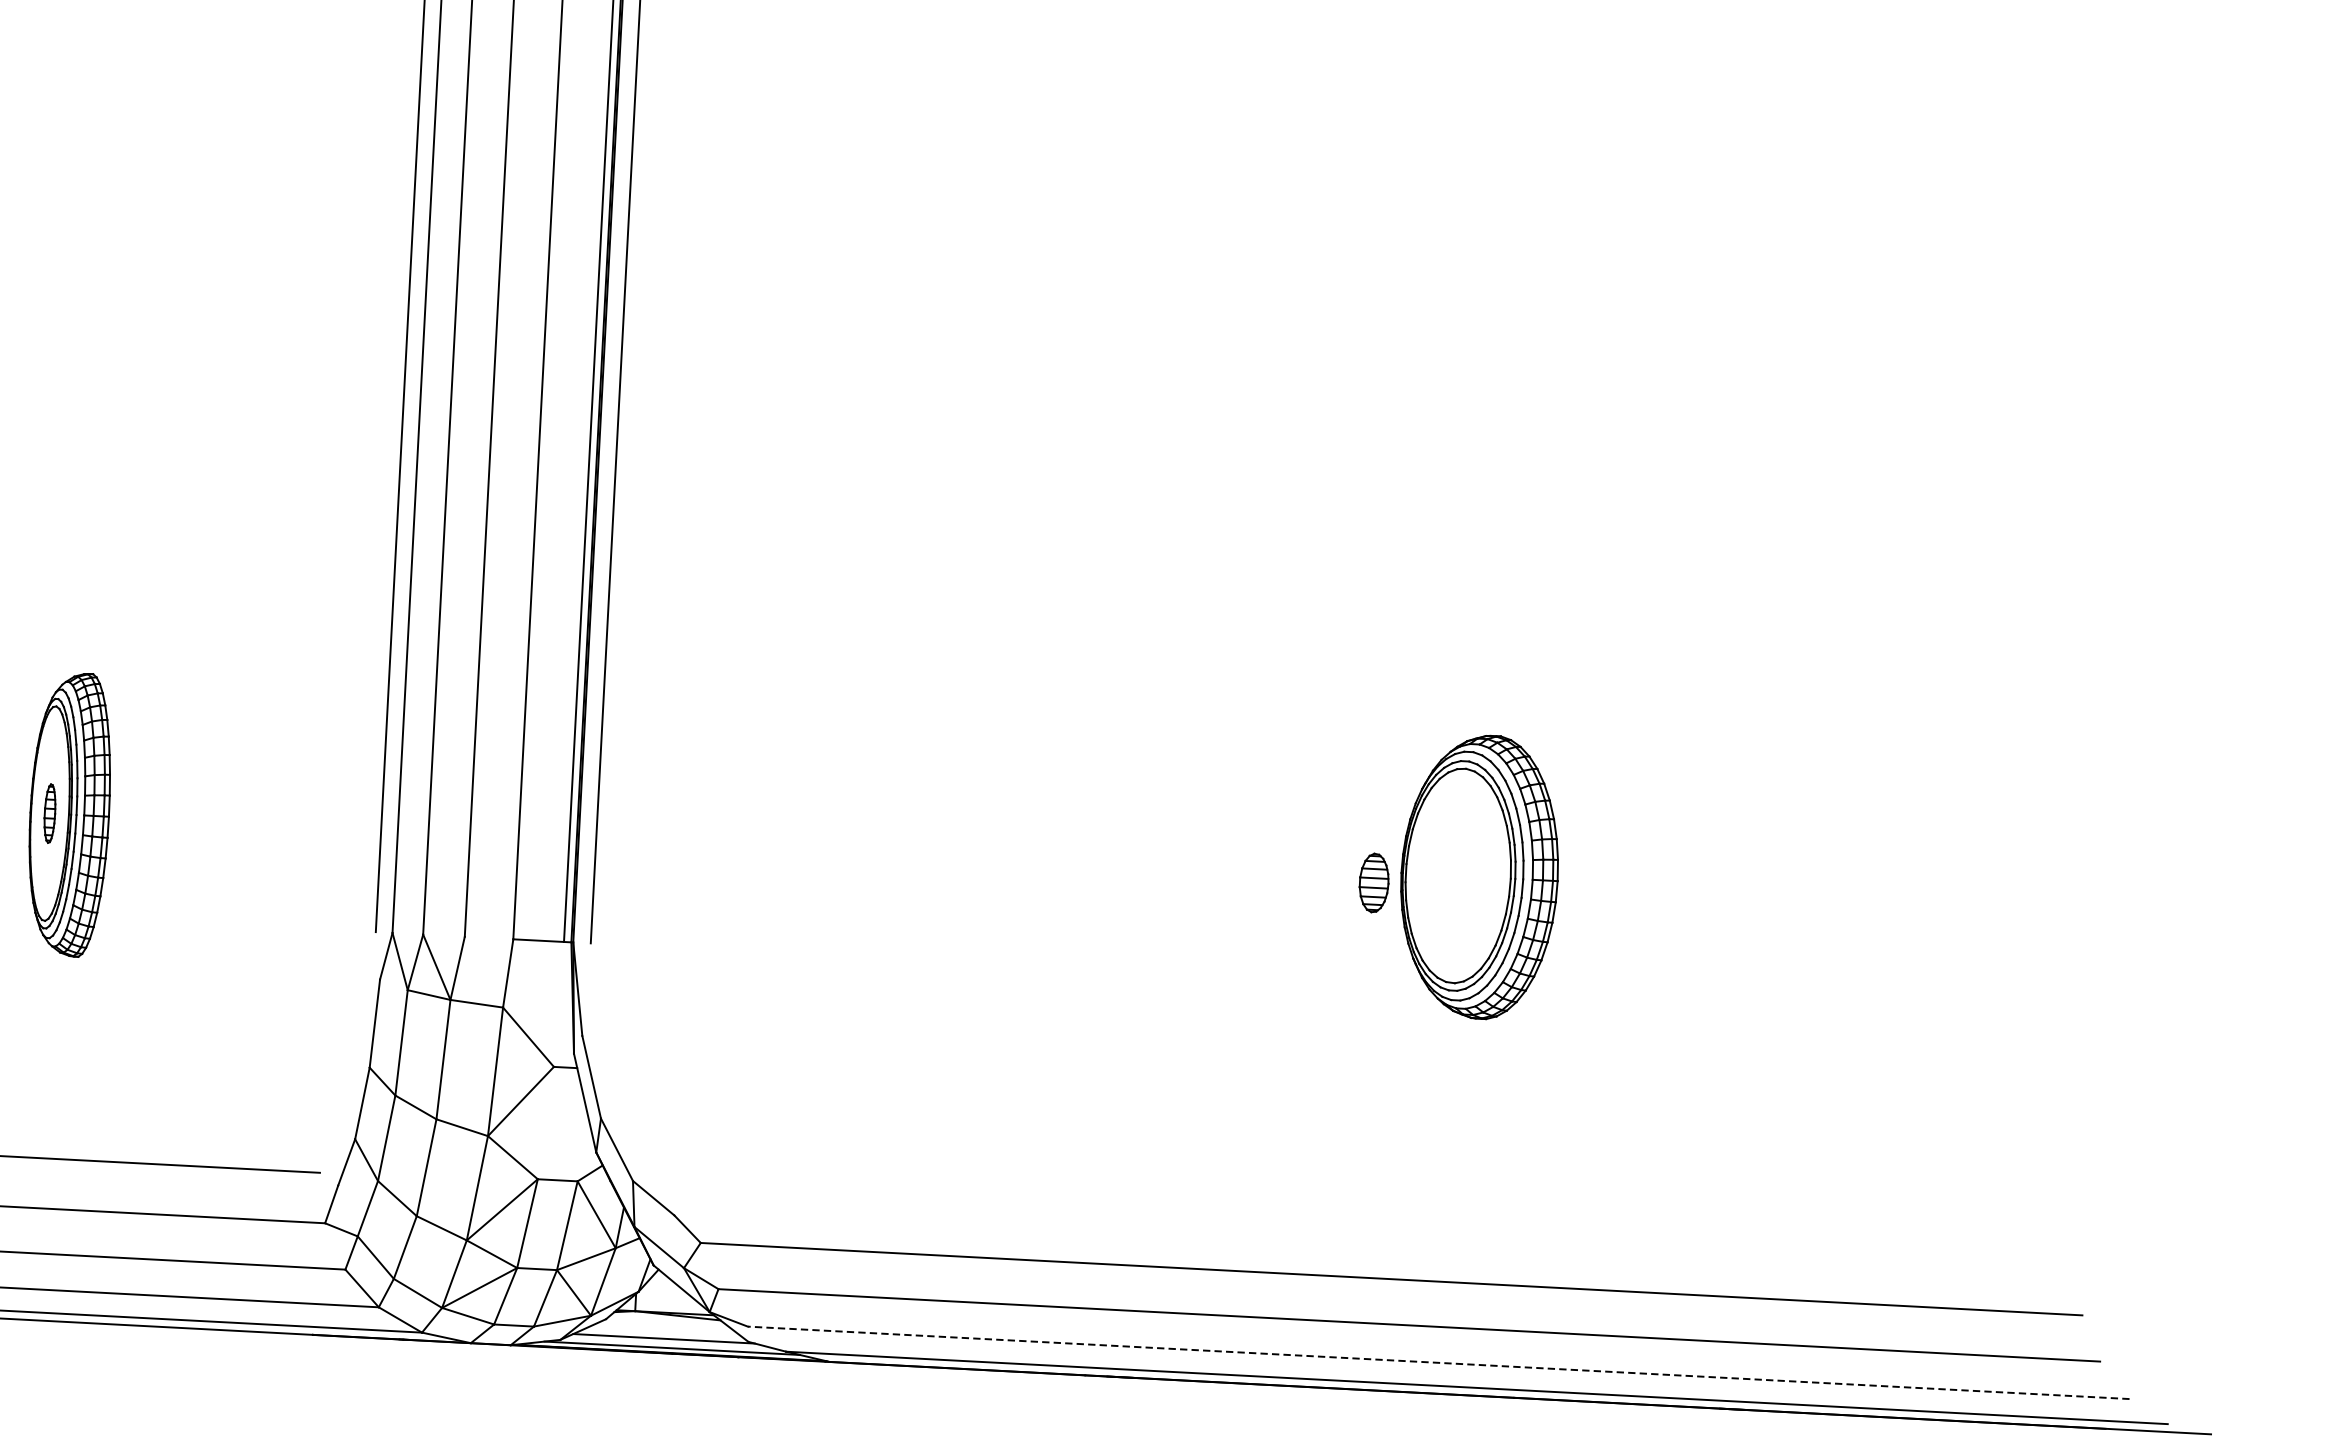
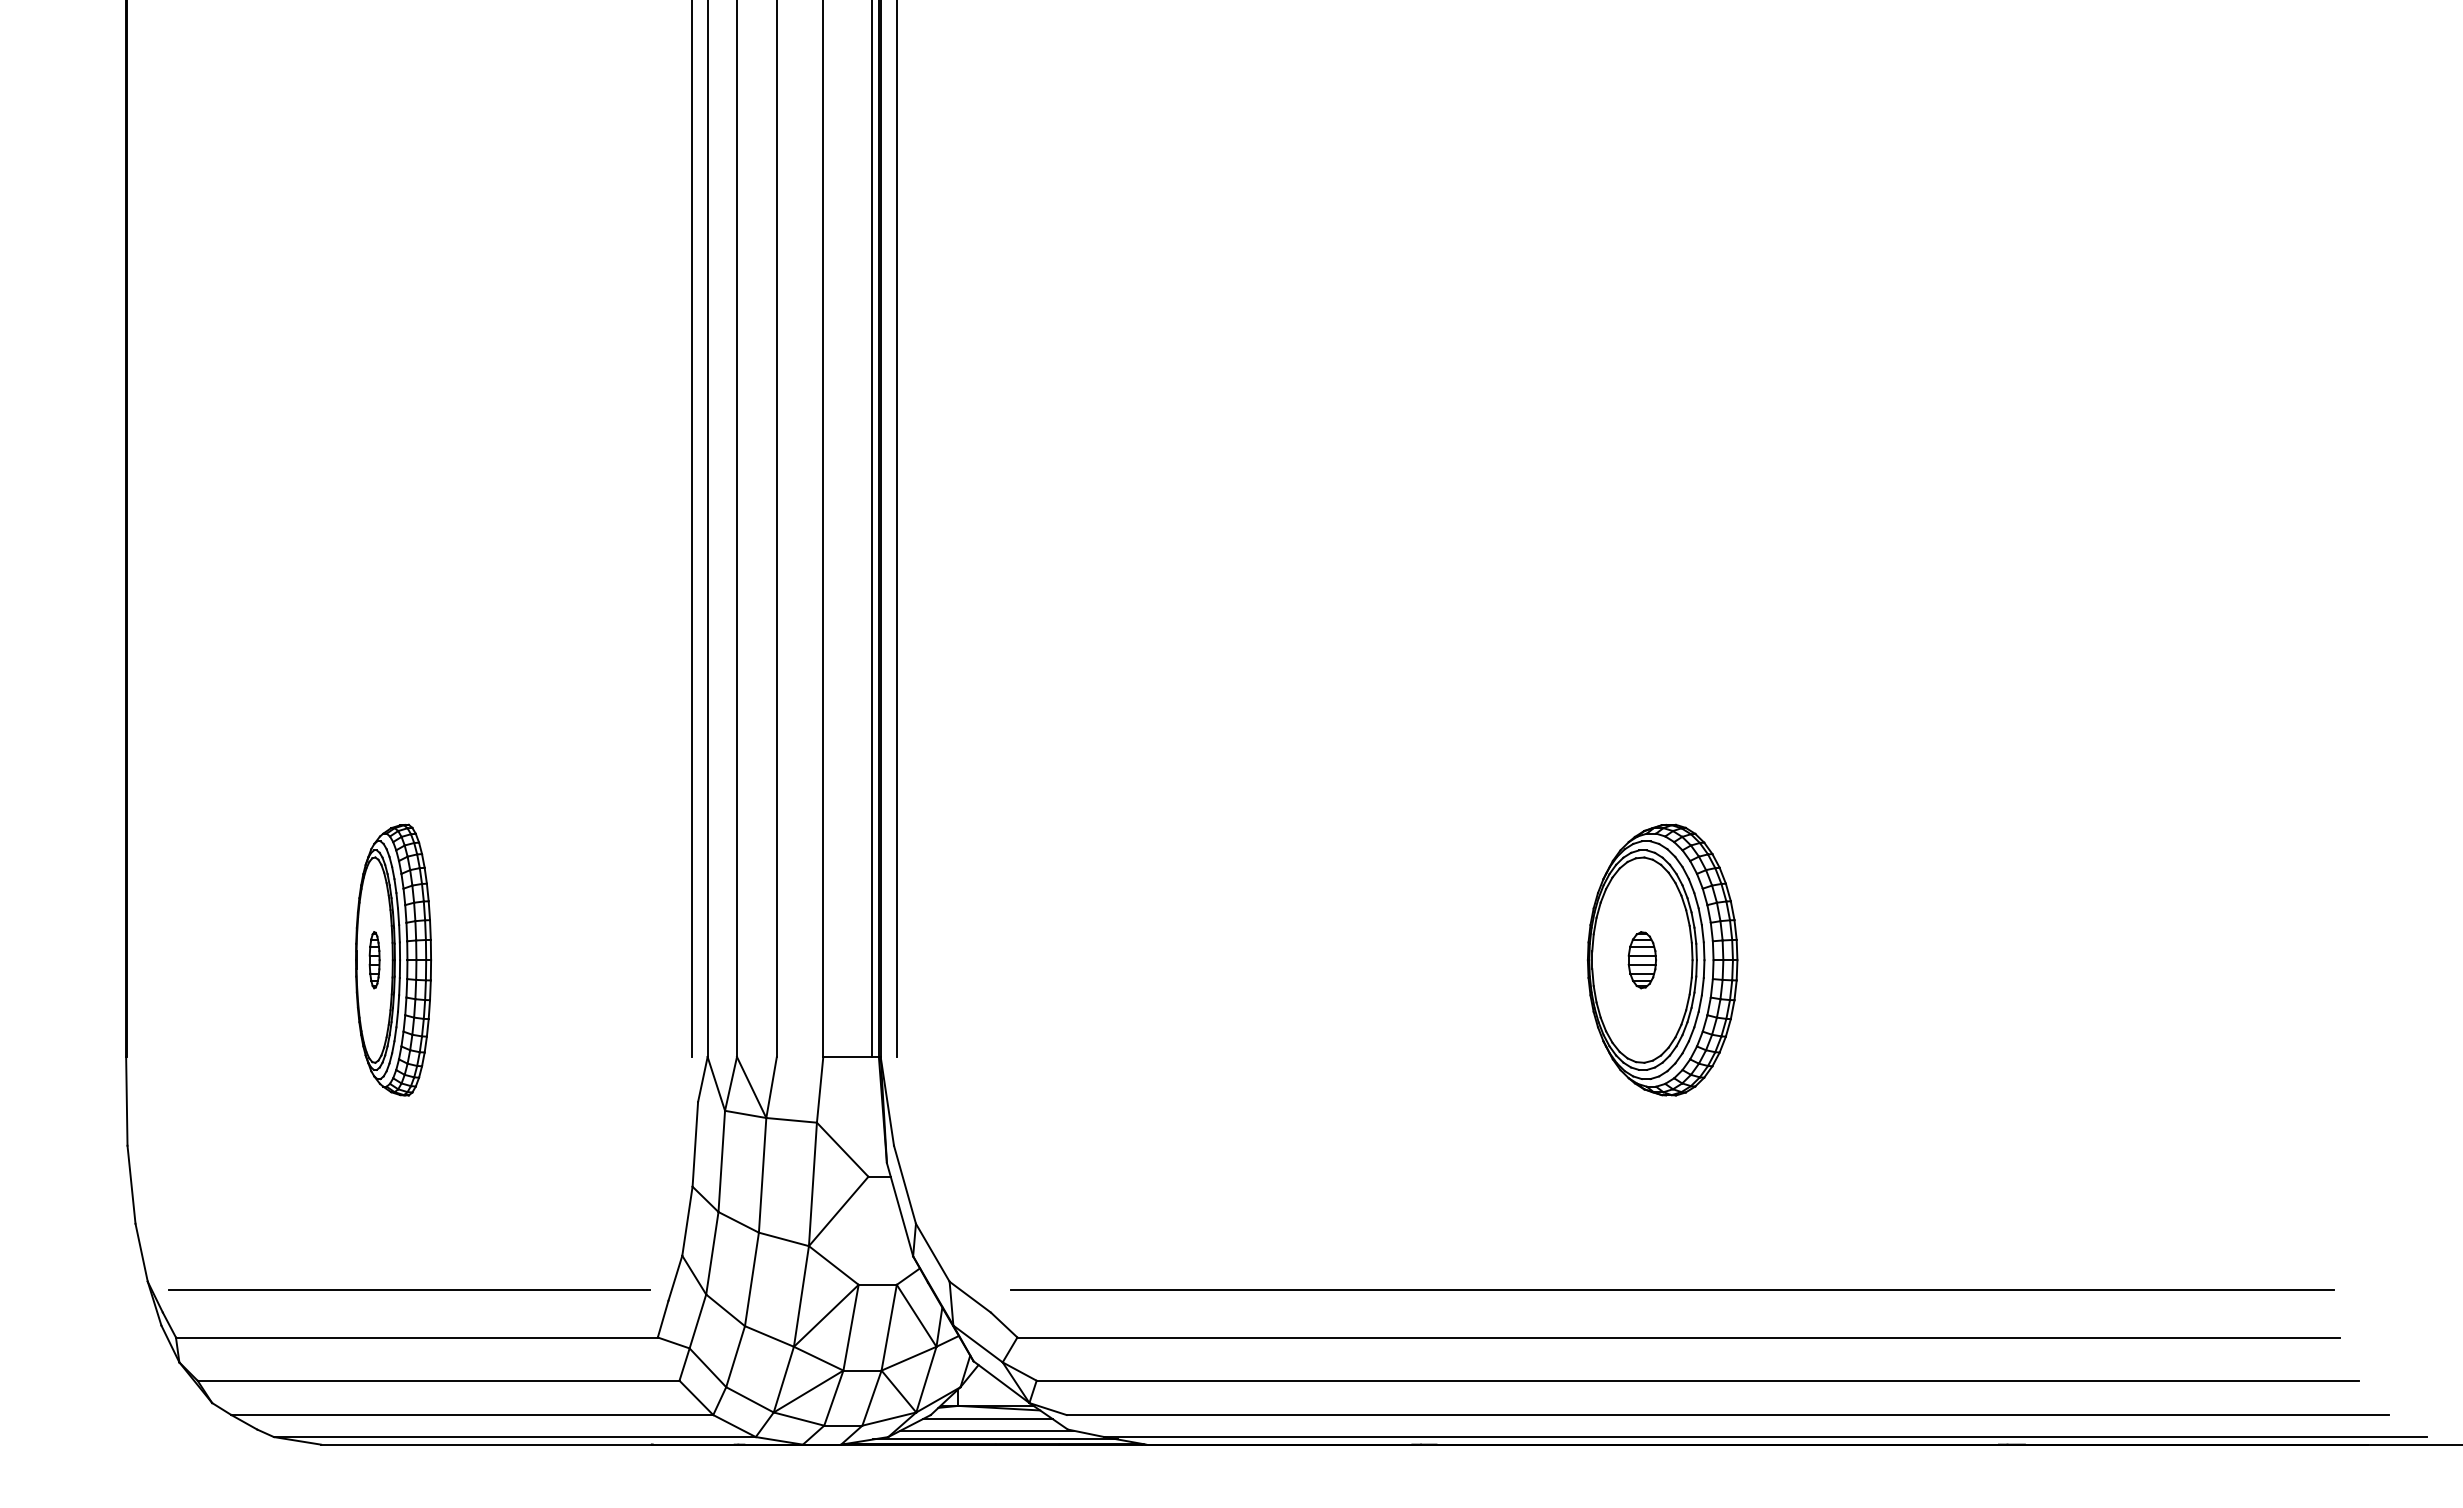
part: (1479, 876) -> (1662, 959), moved
line: (1386, 1228) -> (1671, 1289), added
line: (665, 1326) -> (987, 1419), added
line: (1438, 1363) -> (1727, 1415), dashed -> solid

